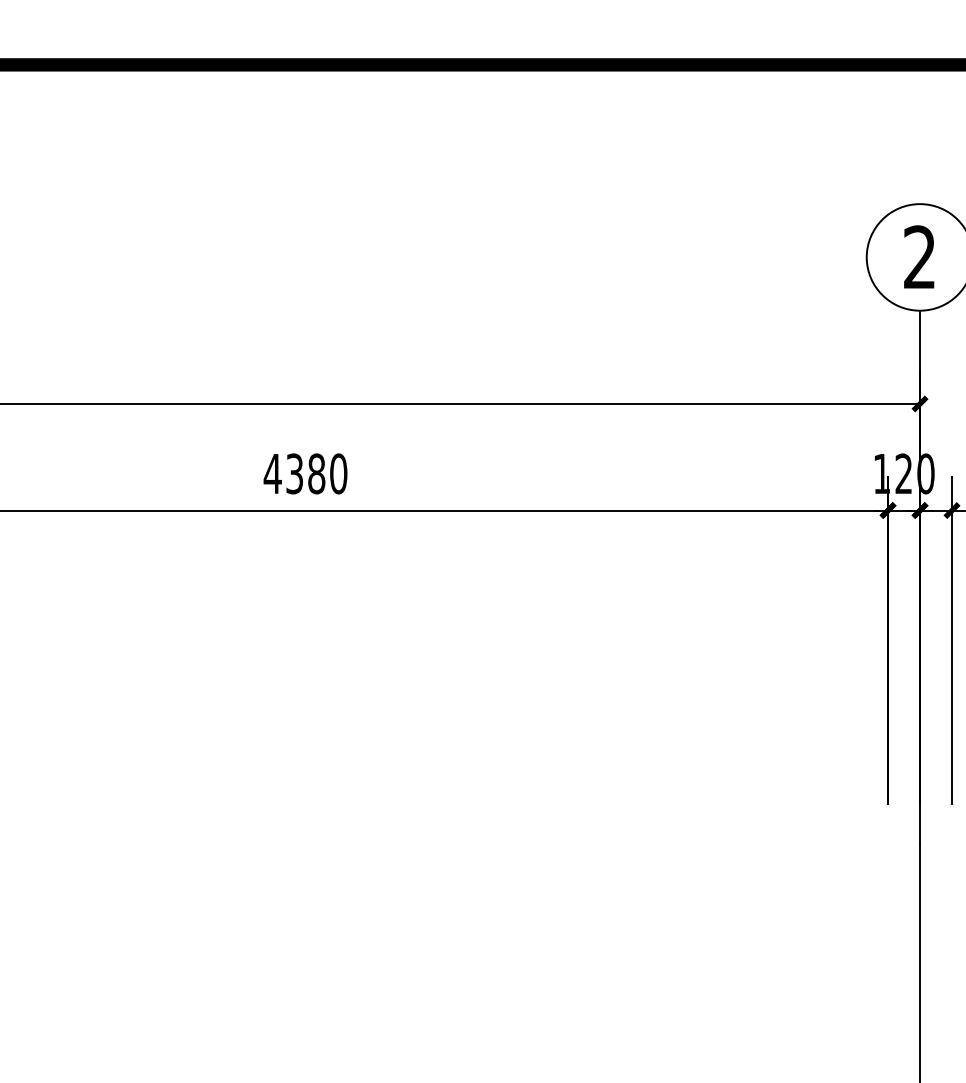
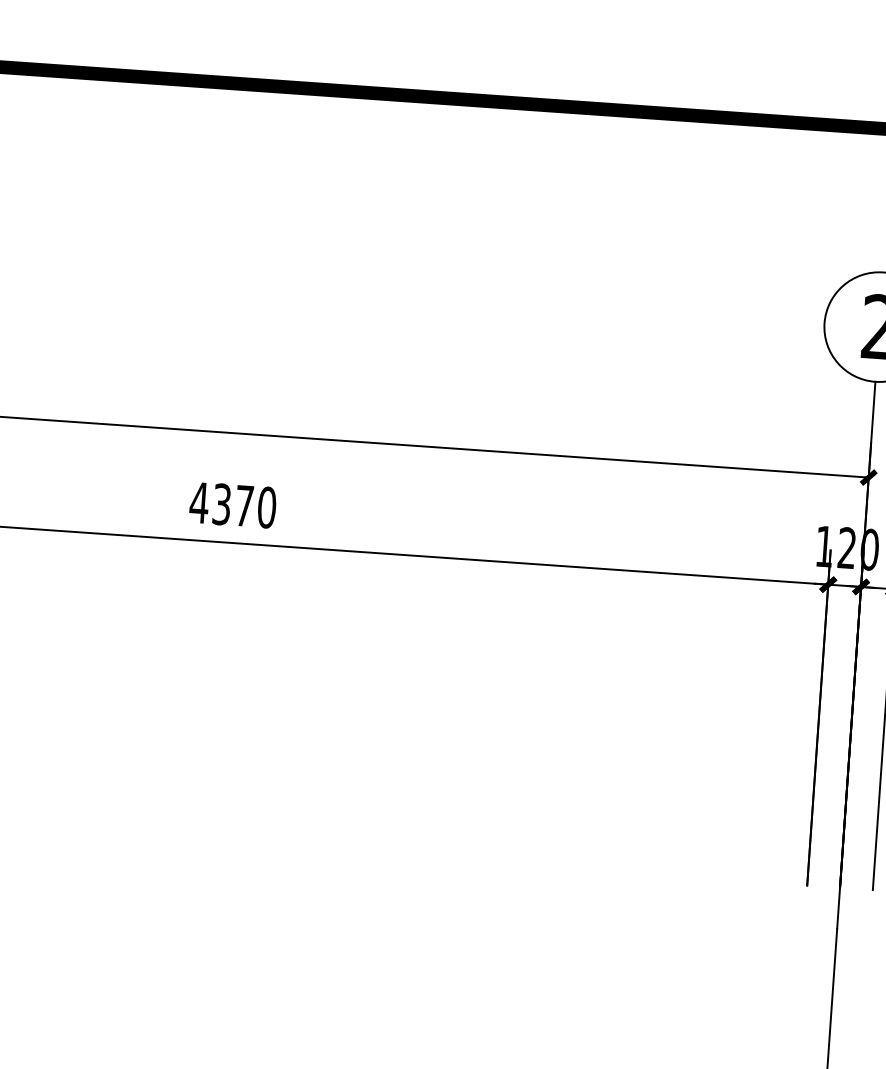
text: (316, 473) -> (244, 505), 4380 -> 4370

